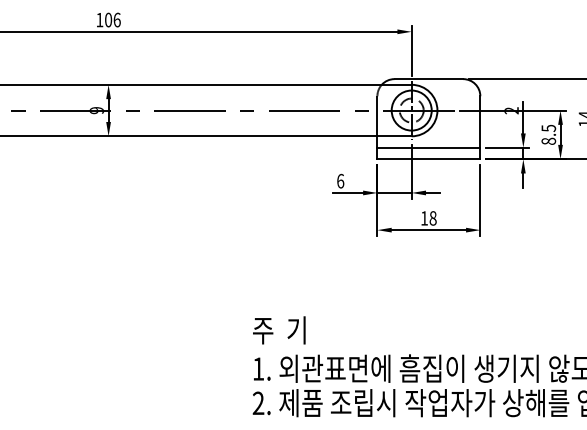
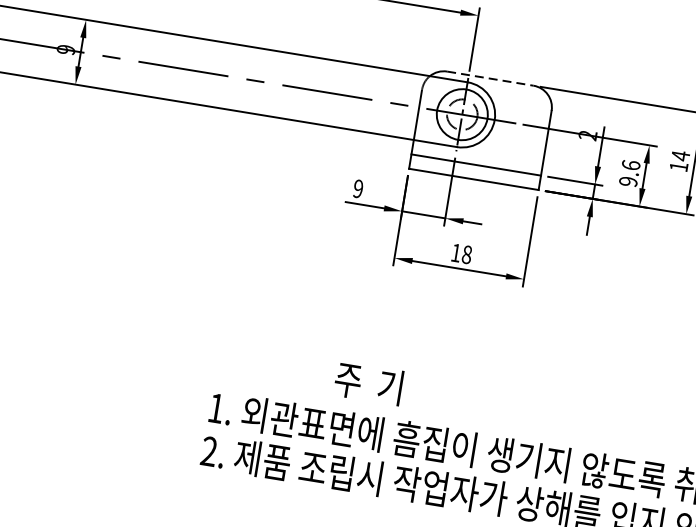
line: (429, 79) -> (491, 79), solid -> dashed
text: (548, 134) -> (629, 172), 8.5 -> 9.6
text: (340, 180) -> (358, 188), 6 -> 9
text: (279, 330) -> (368, 383), moved

